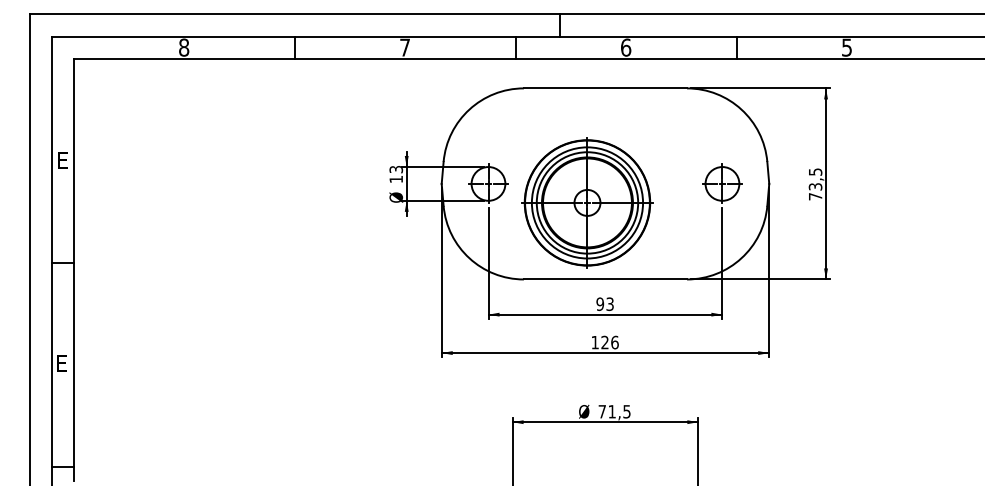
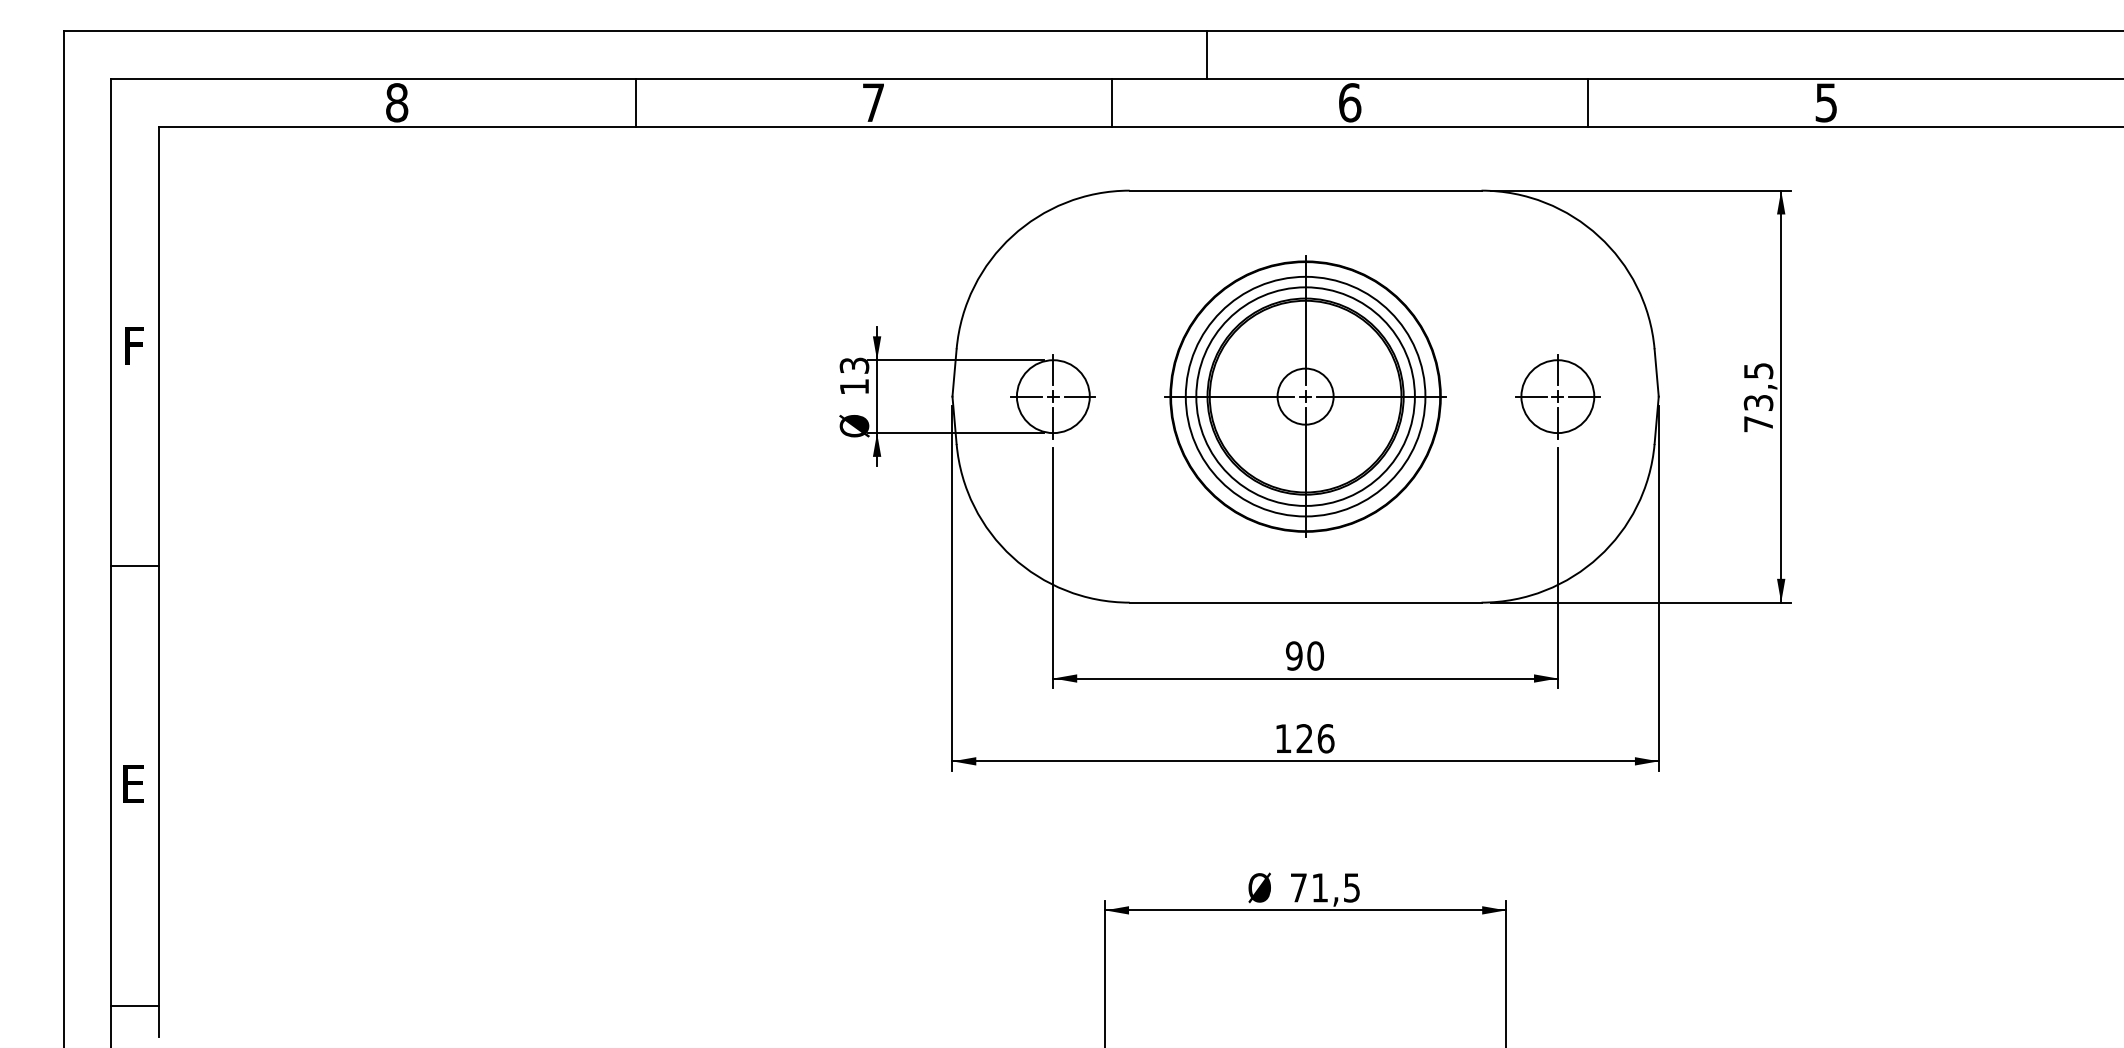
text: (63, 160) -> (136, 346), E -> F
part: (587, 202) -> (1305, 395), moved
text: (609, 303) -> (1314, 654), 93 -> 90

